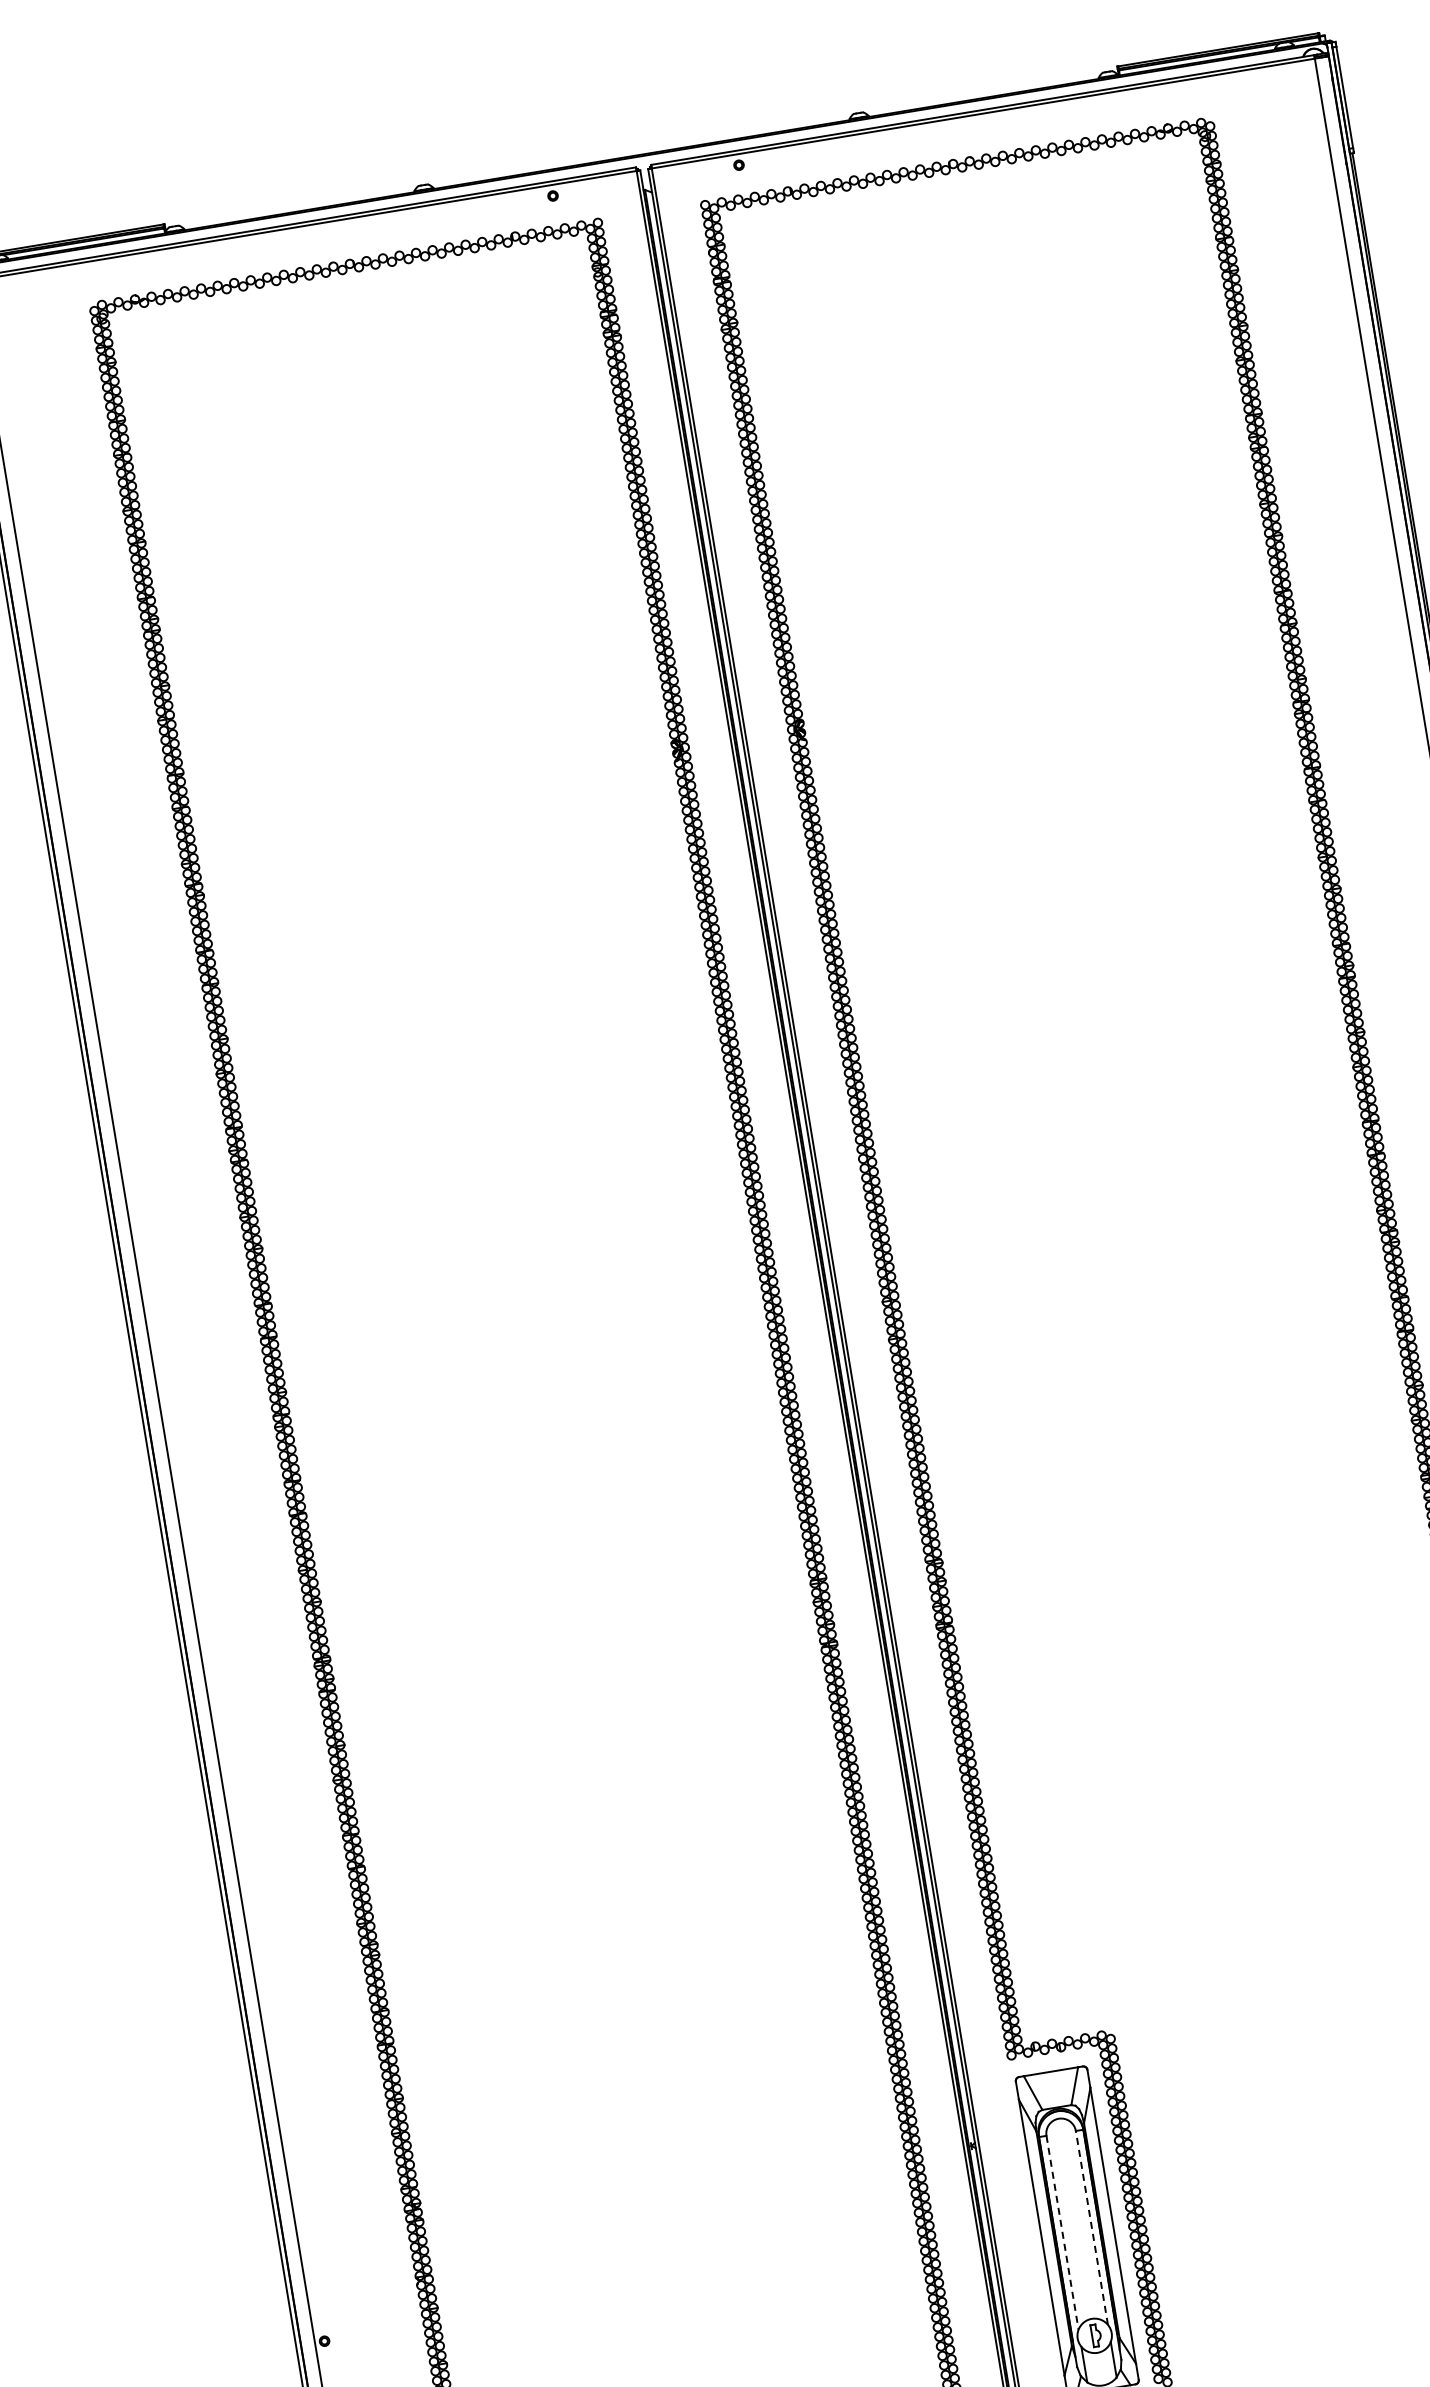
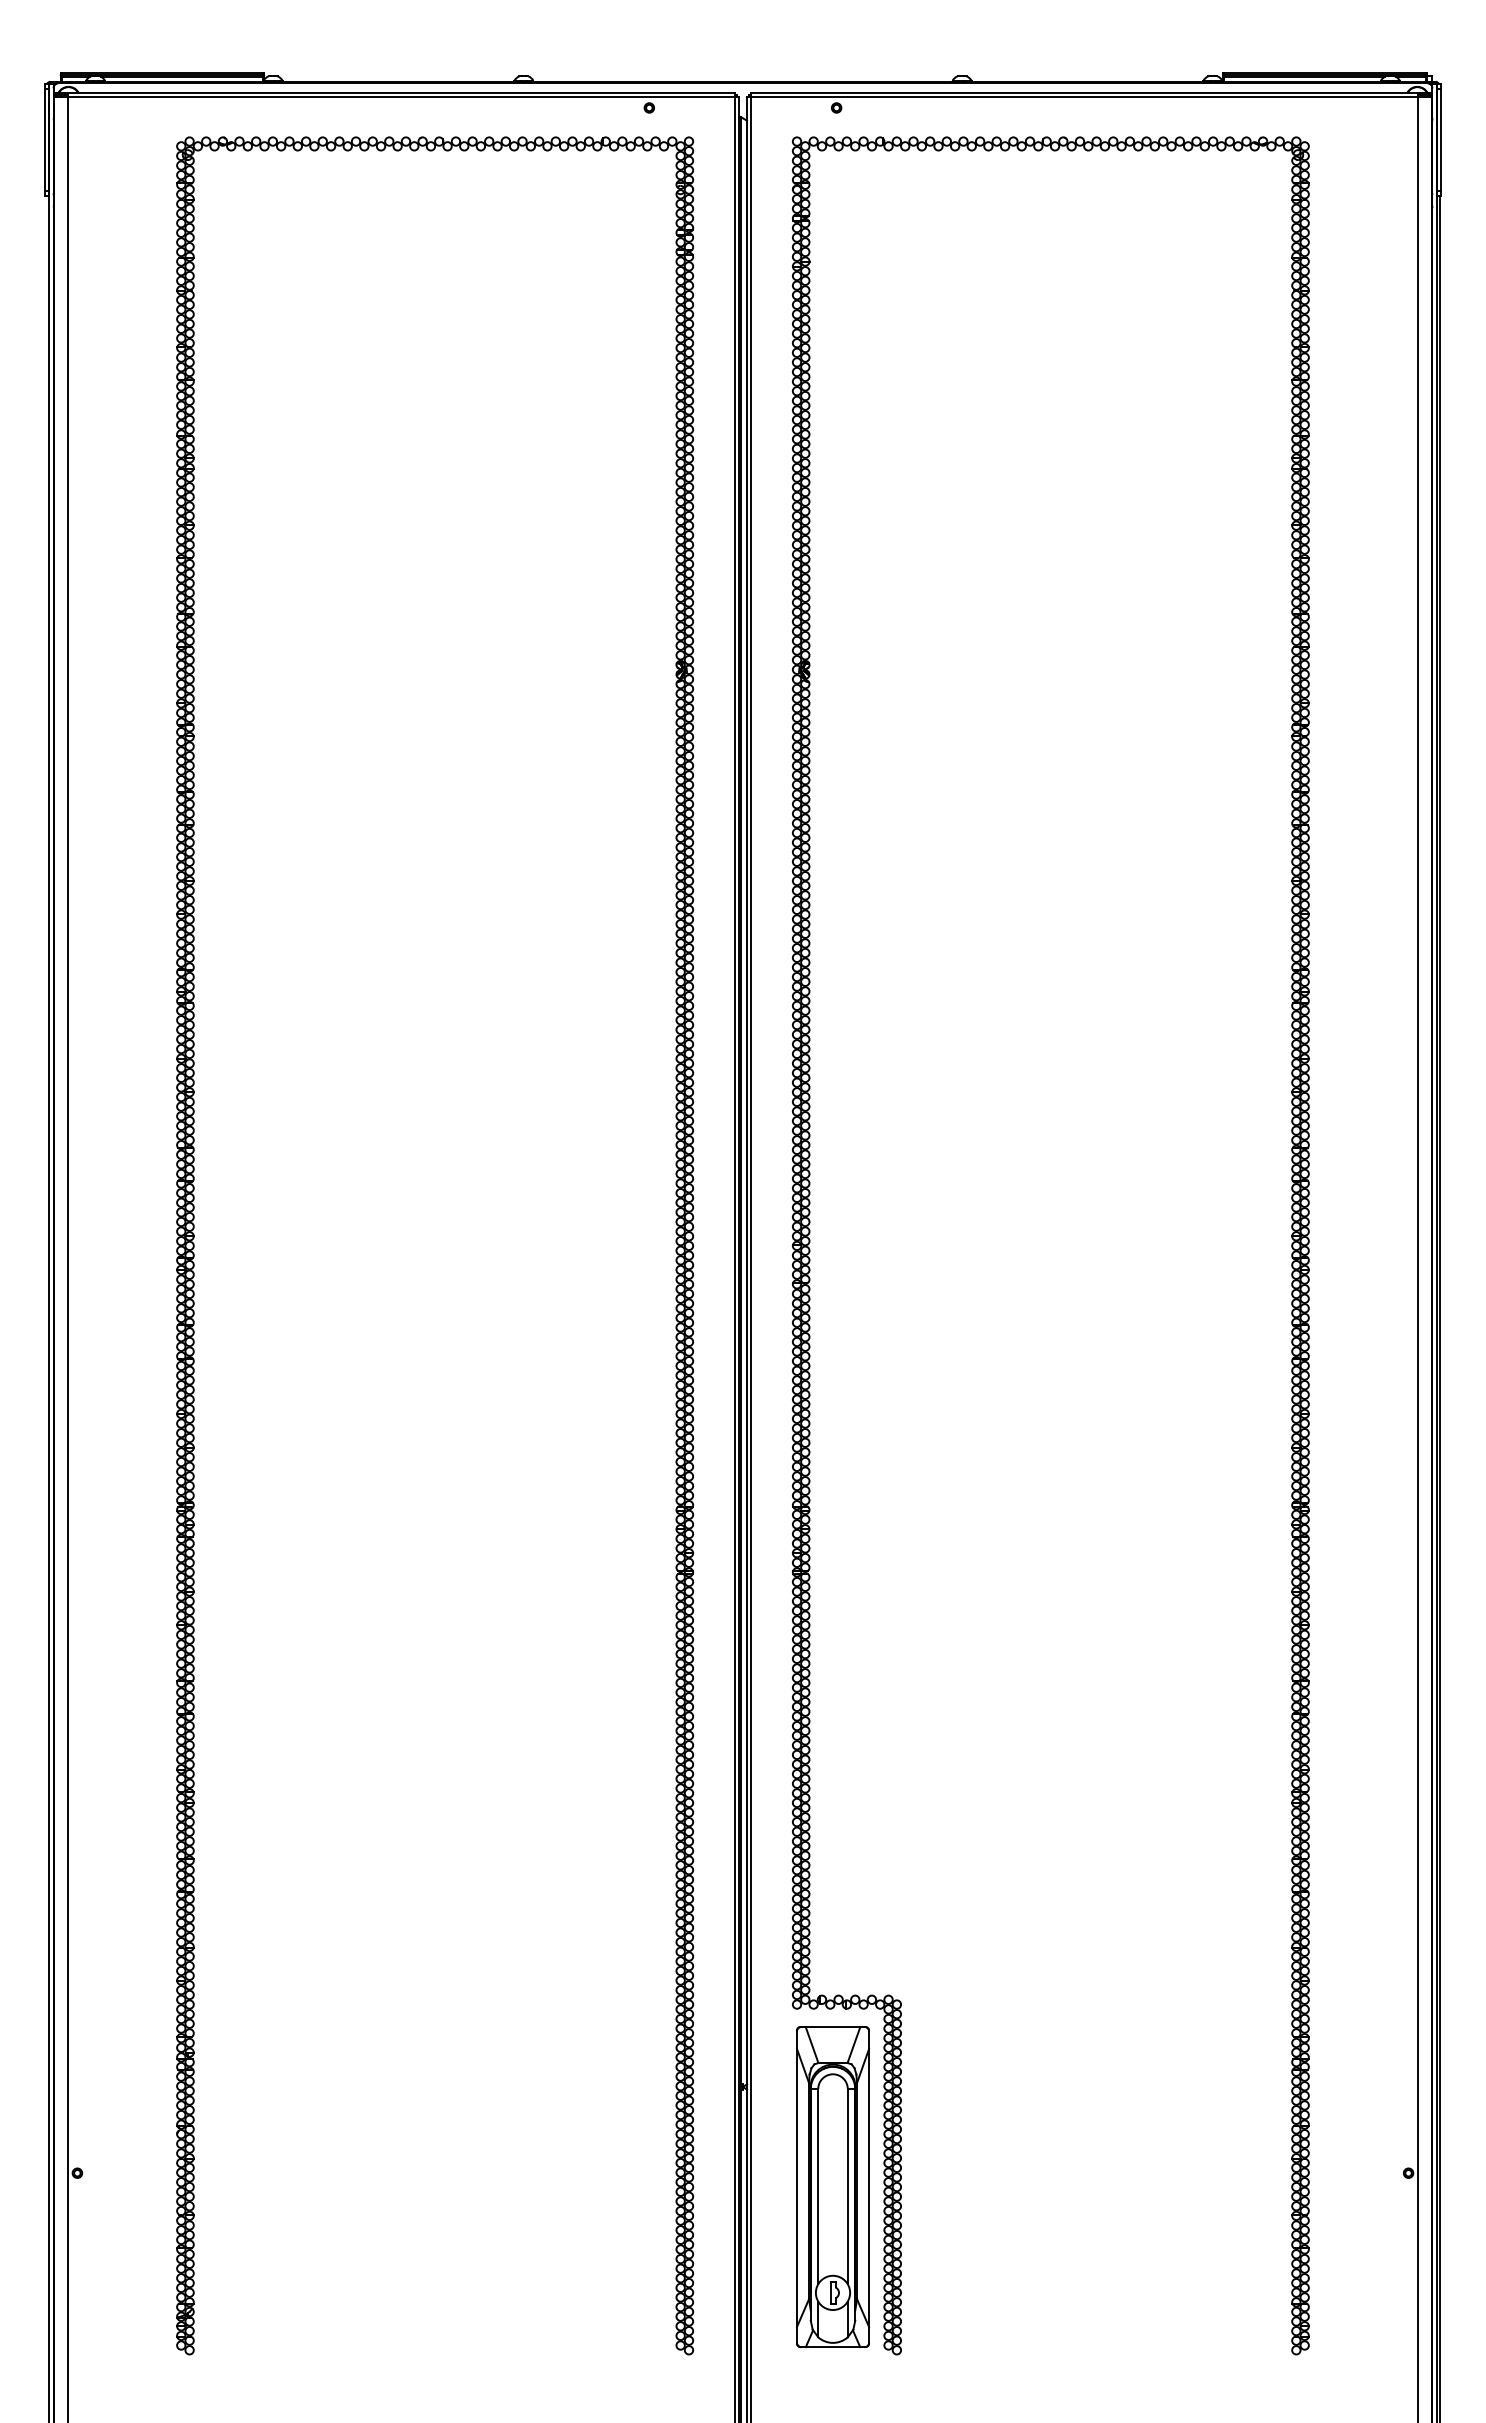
line: (1091, 2227) -> (847, 2186), dashed -> solid
line: (1062, 2232) -> (818, 2186), dashed -> solid

